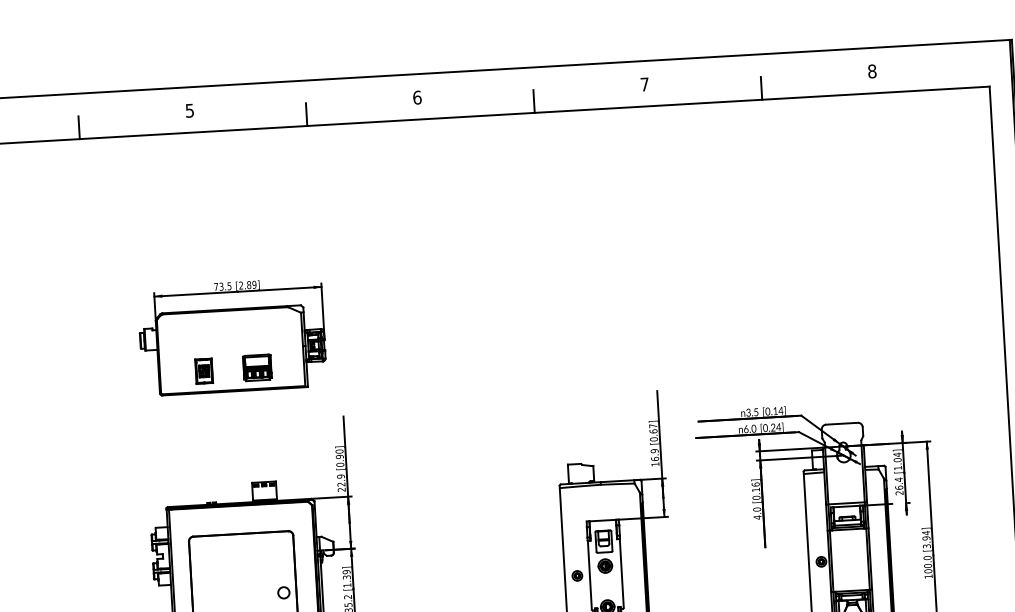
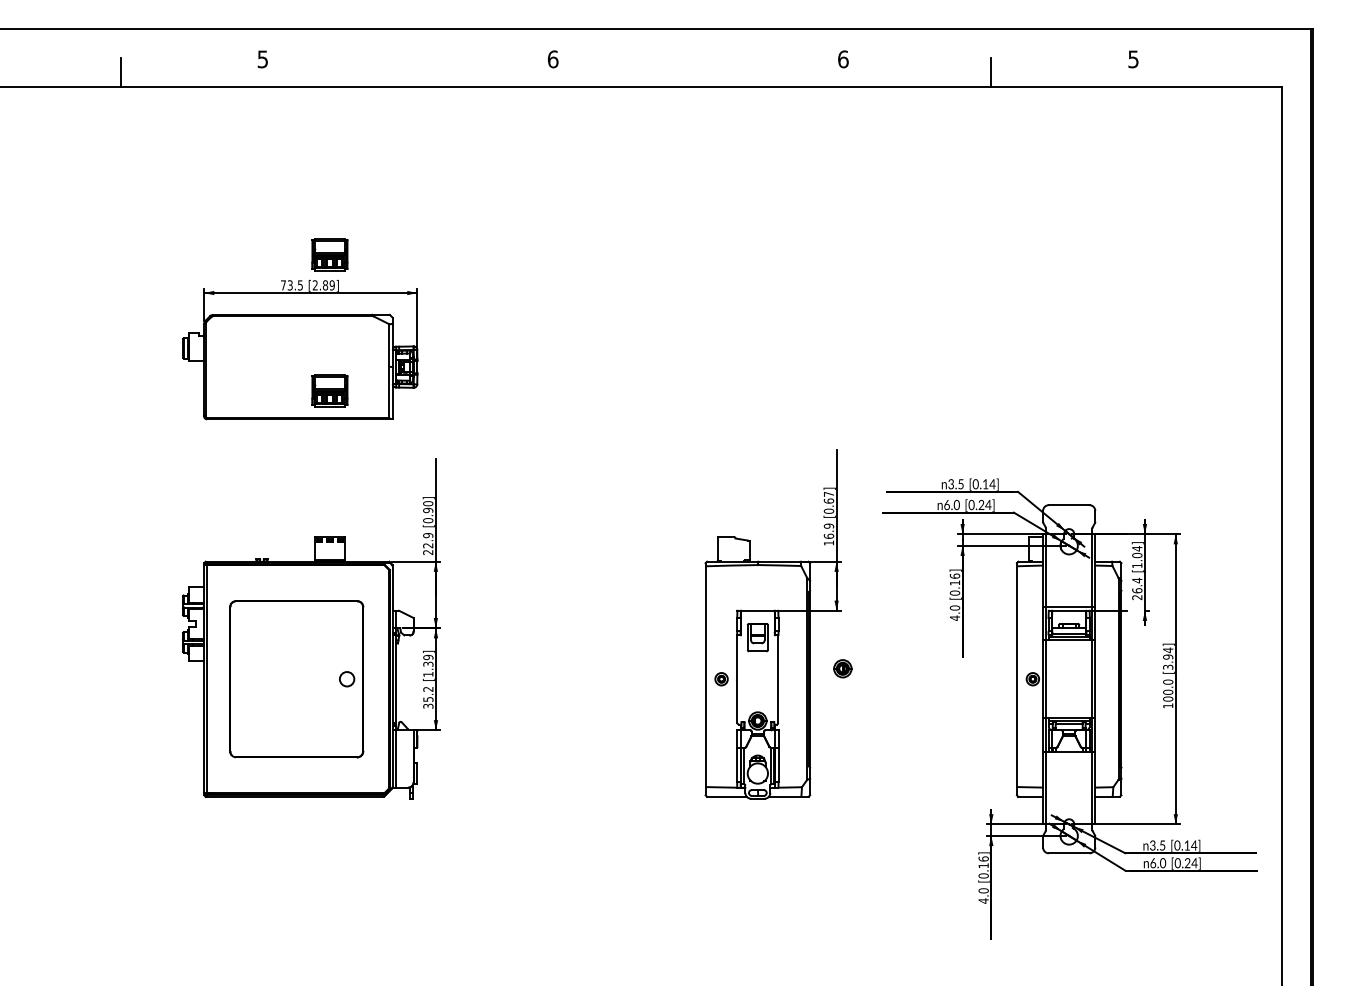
text: (872, 71) -> (1133, 59), 8 -> 5
text: (644, 84) -> (843, 59), 7 -> 6
line: (534, 101) -> (701, 72), removed
line: (306, 114) -> (411, 72), removed
part: (250, 260) -> (329, 254), added
part: (203, 371) -> (261, 391), removed
part: (605, 565) -> (842, 668), moved

